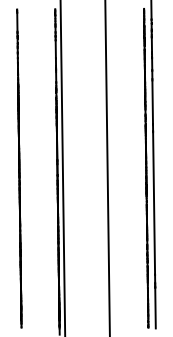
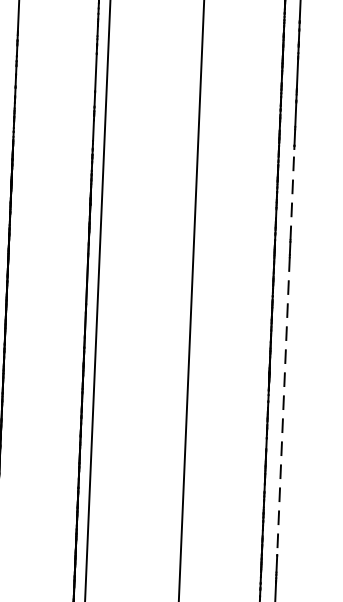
line: (152, 102) -> (291, 195), solid -> dashed
line: (154, 203) -> (284, 406), solid -> dashed

